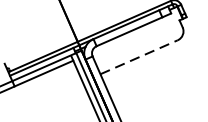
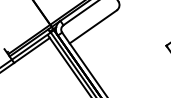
line: (139, 56) -> (93, 26), dashed -> solid

